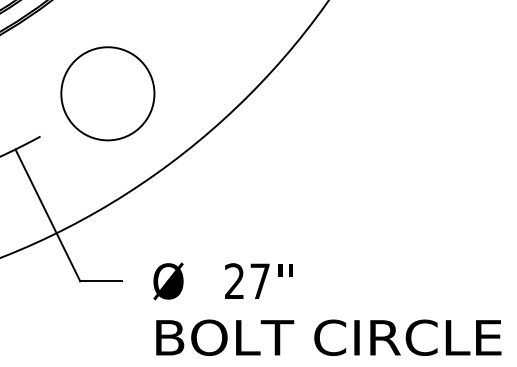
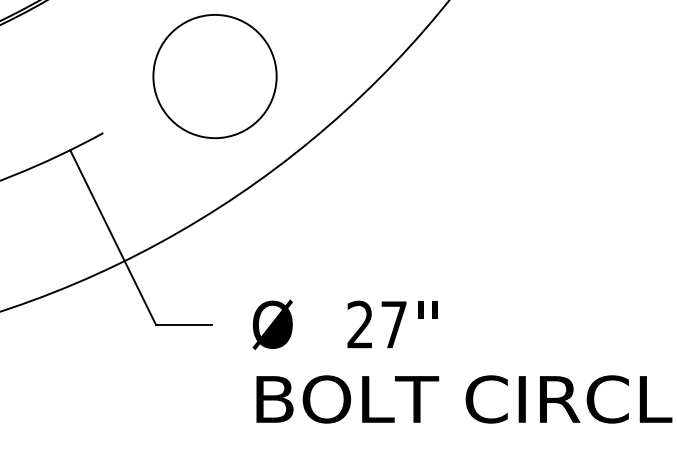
circle: (107, 93) -> (214, 76), moved

